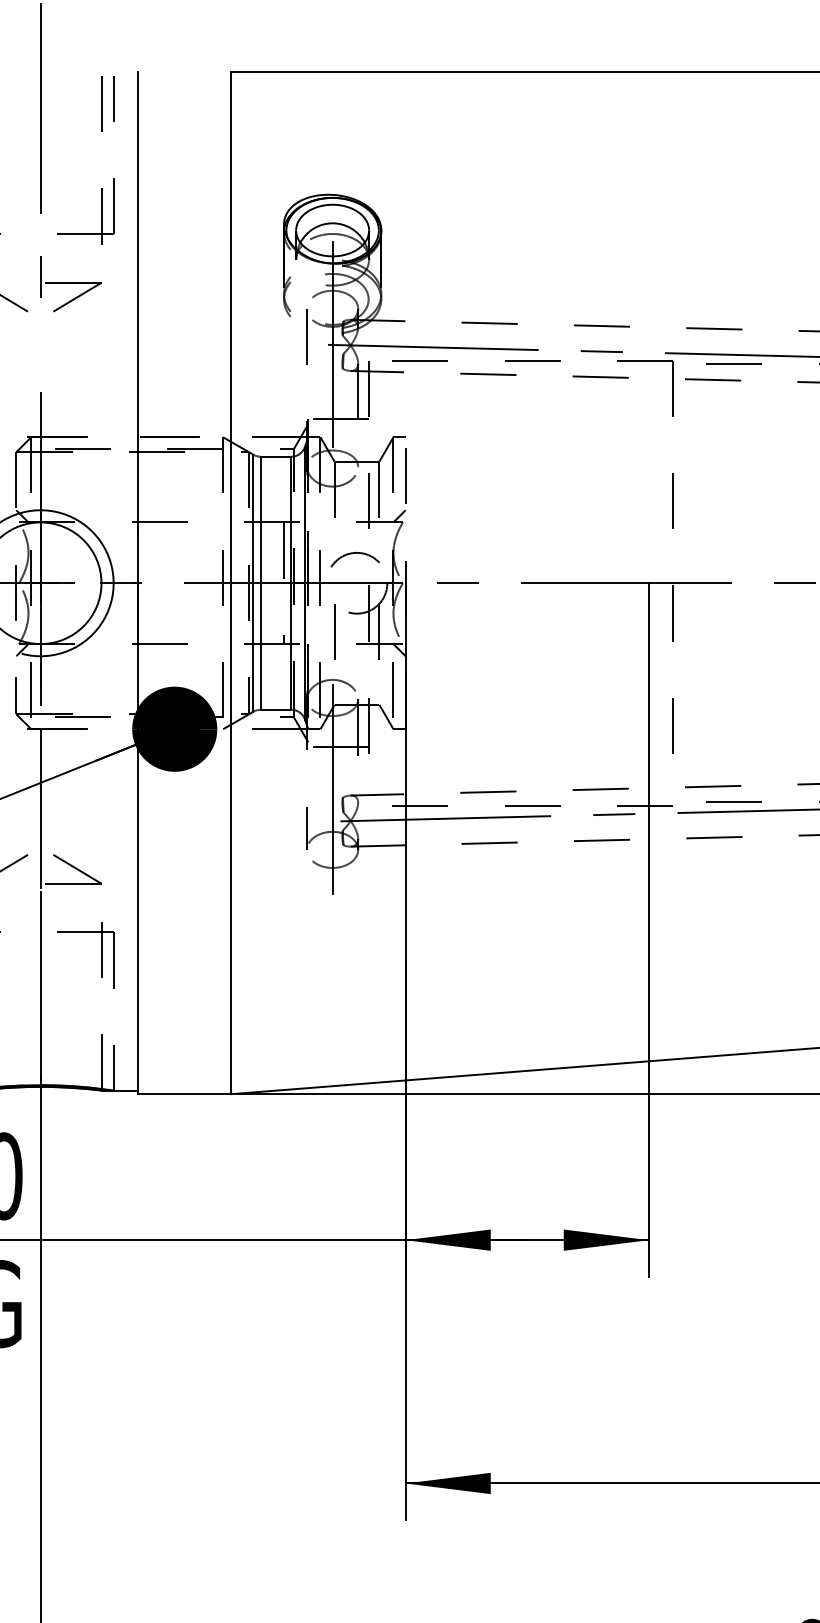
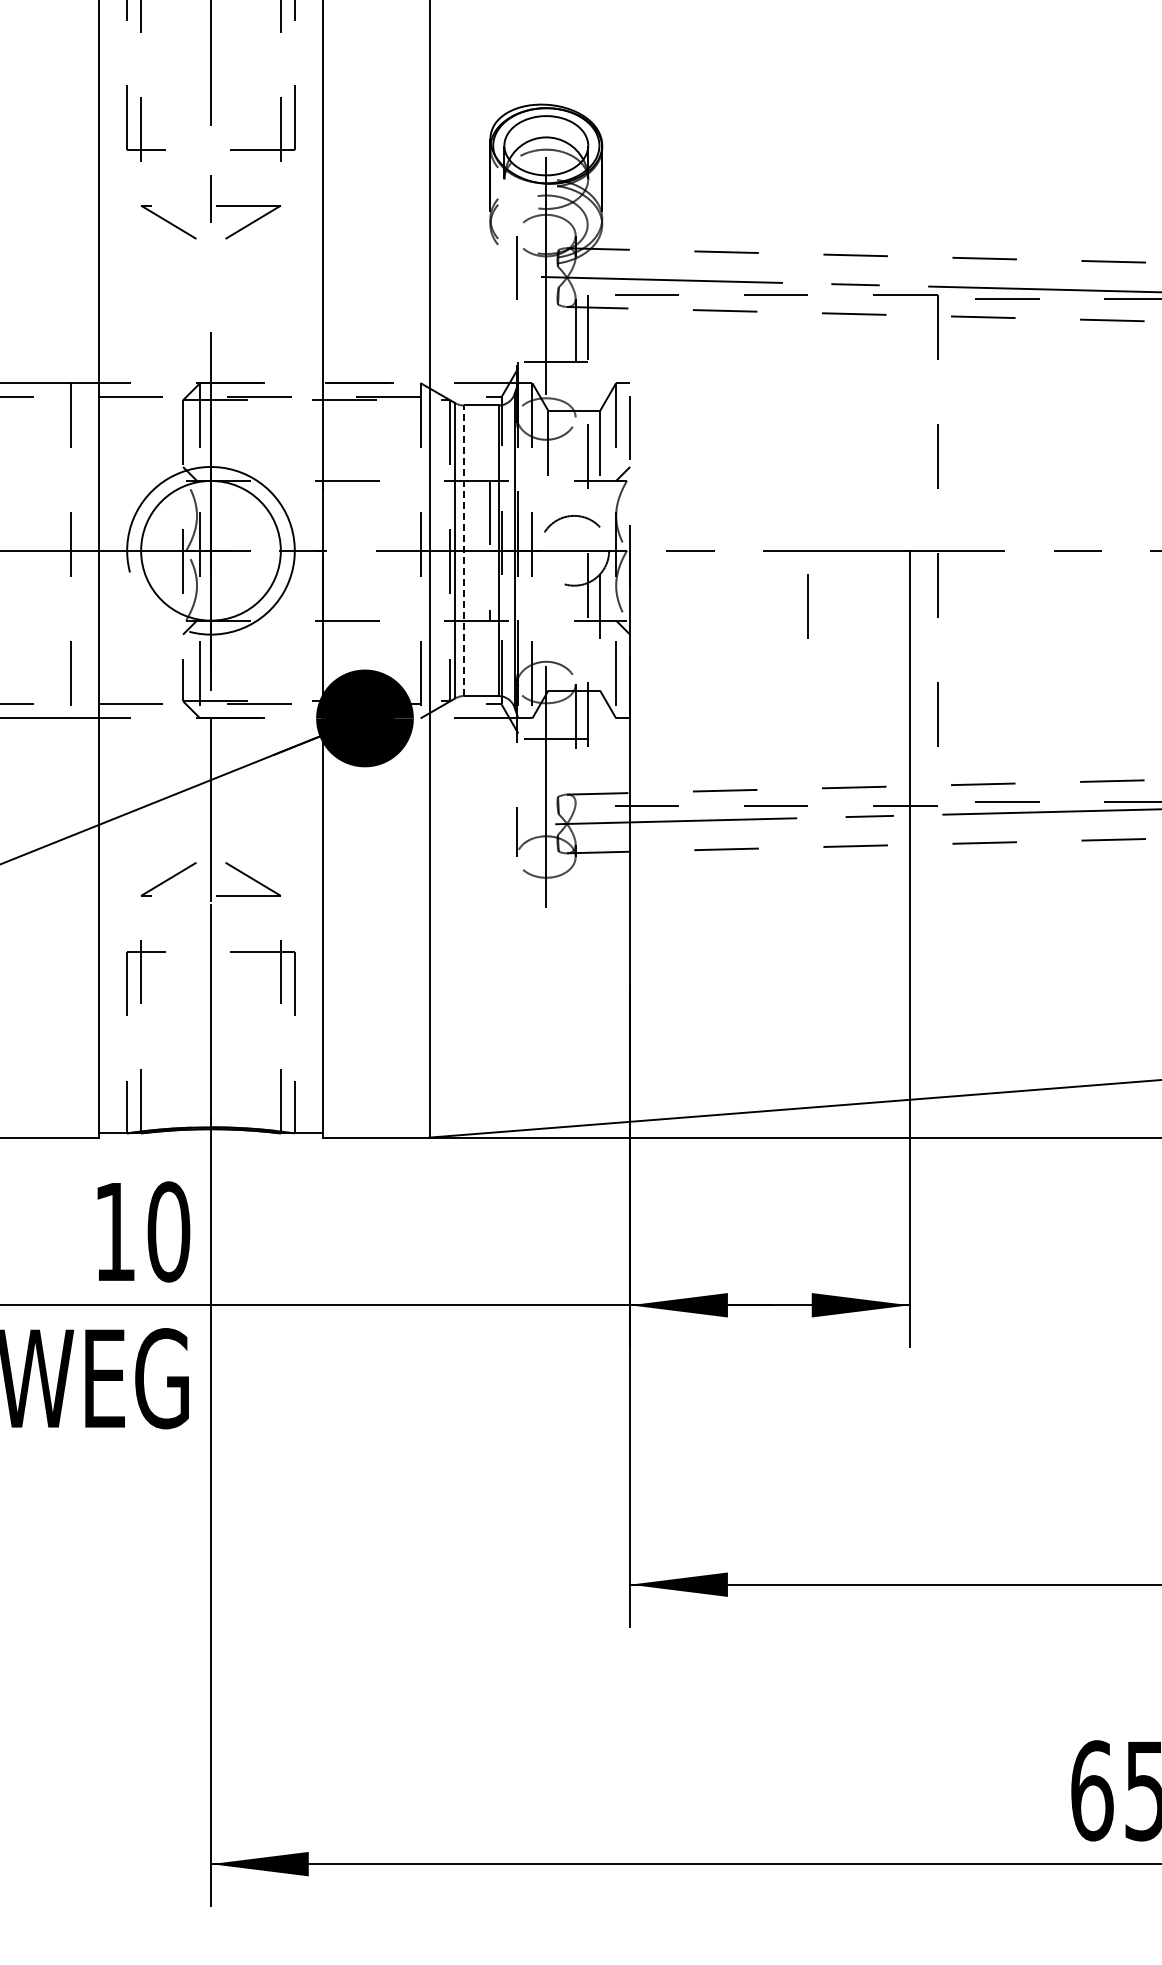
line: (260, 583) -> (463, 550), solid -> dashed
line: (333, 631) -> (807, 606), moved

